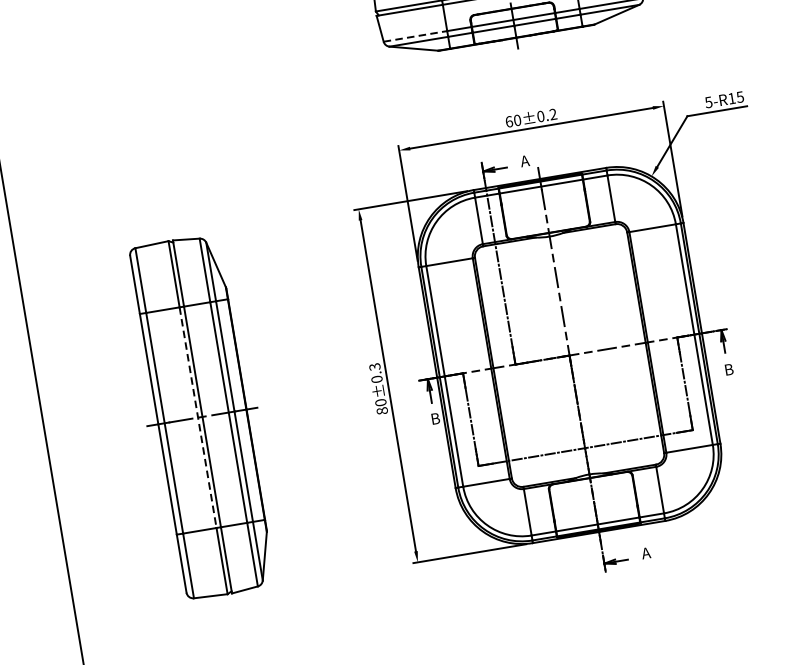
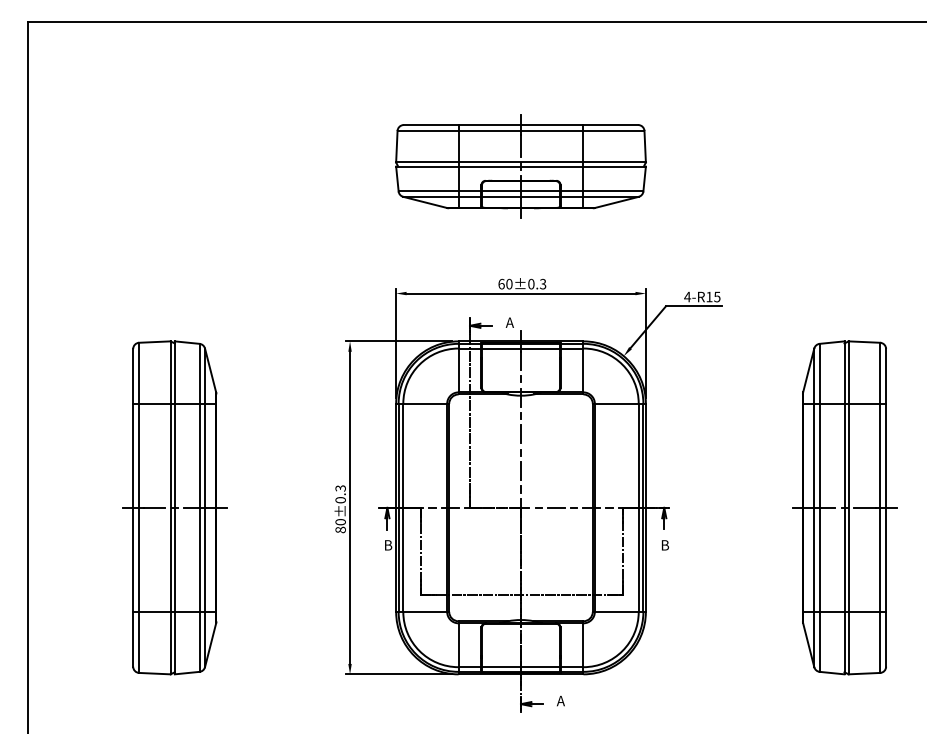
line: (415, 36) -> (428, 191), dashed -> solid
text: (708, 101) -> (687, 296), 5-R15 -> 4-R15
text: (553, 114) -> (543, 284), 60±0.2 -> 60±0.3
line: (198, 418) -> (170, 508), dashed -> solid

